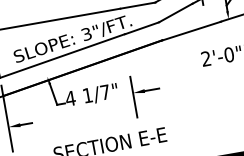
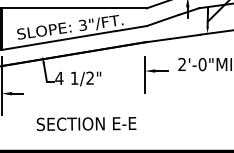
text: (104, 91) -> (89, 77), 1/7" -> 1/2"
part: (146, 94) -> (156, 74), moved

